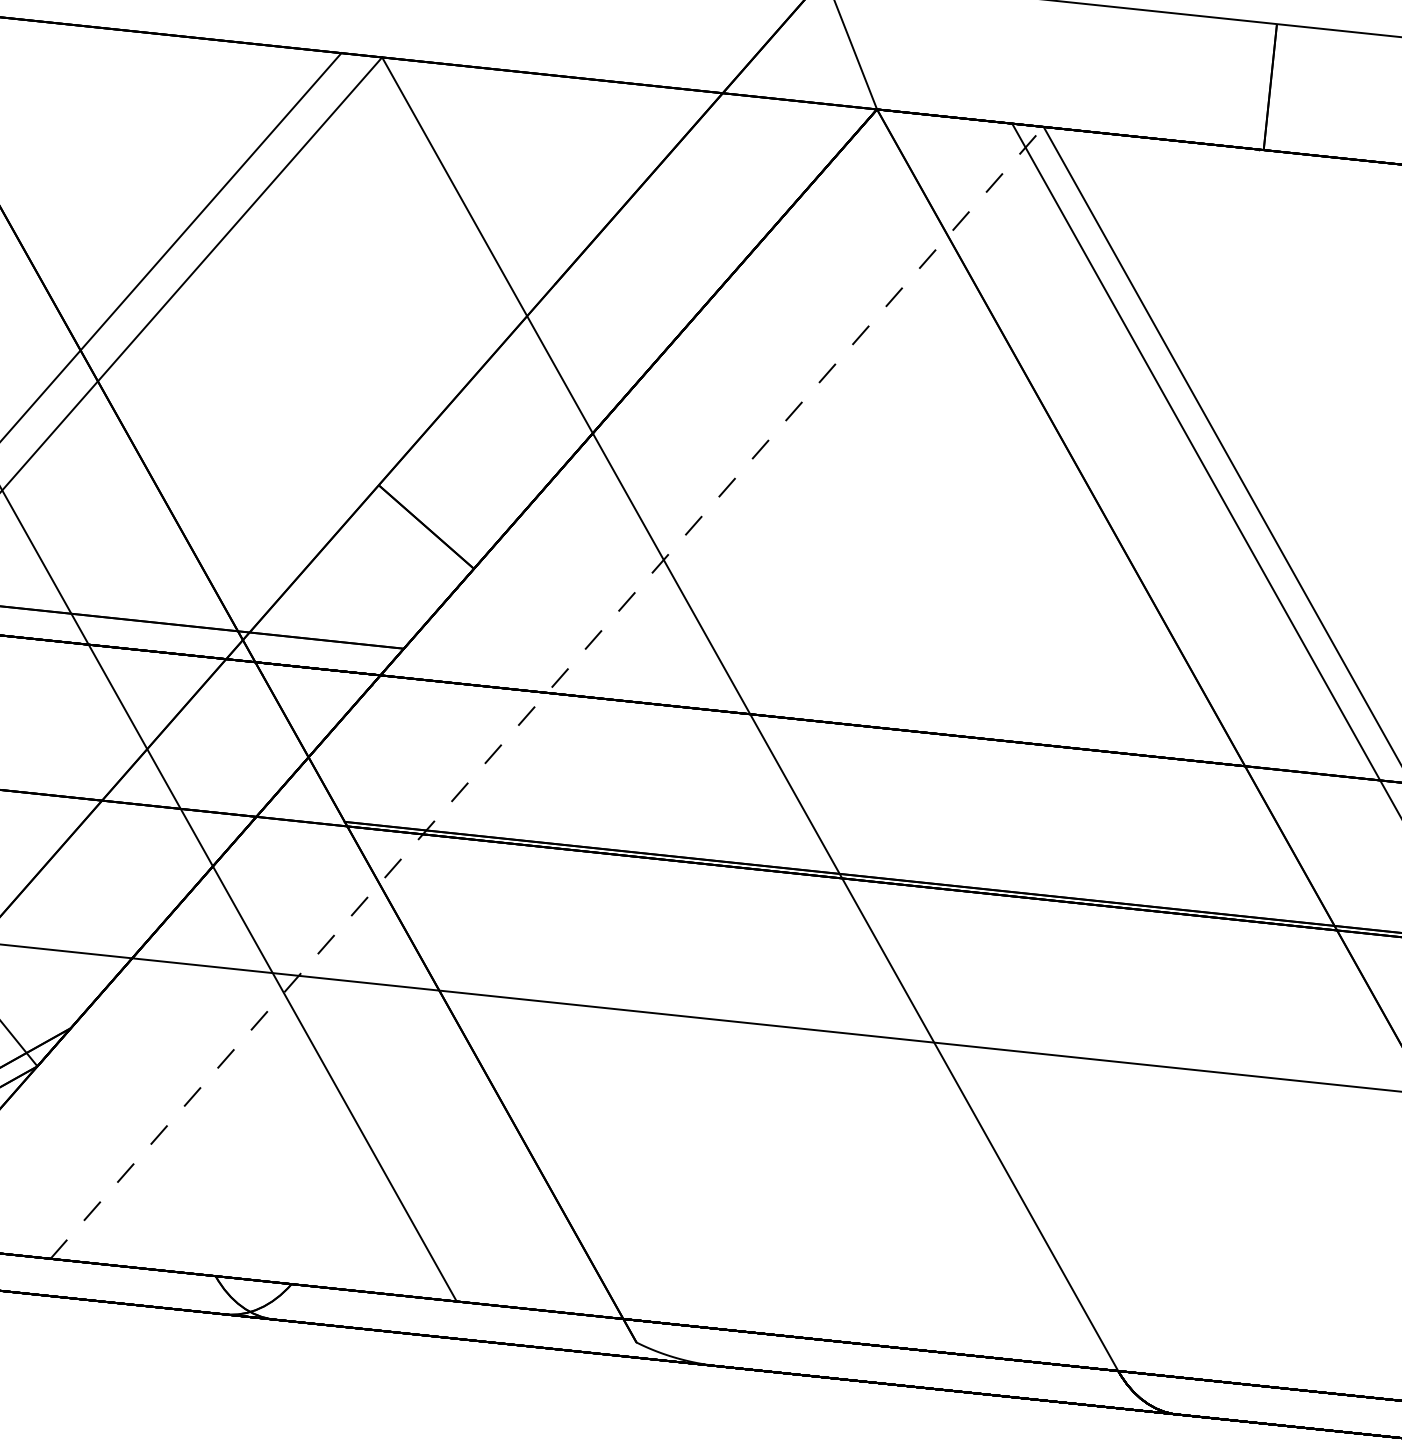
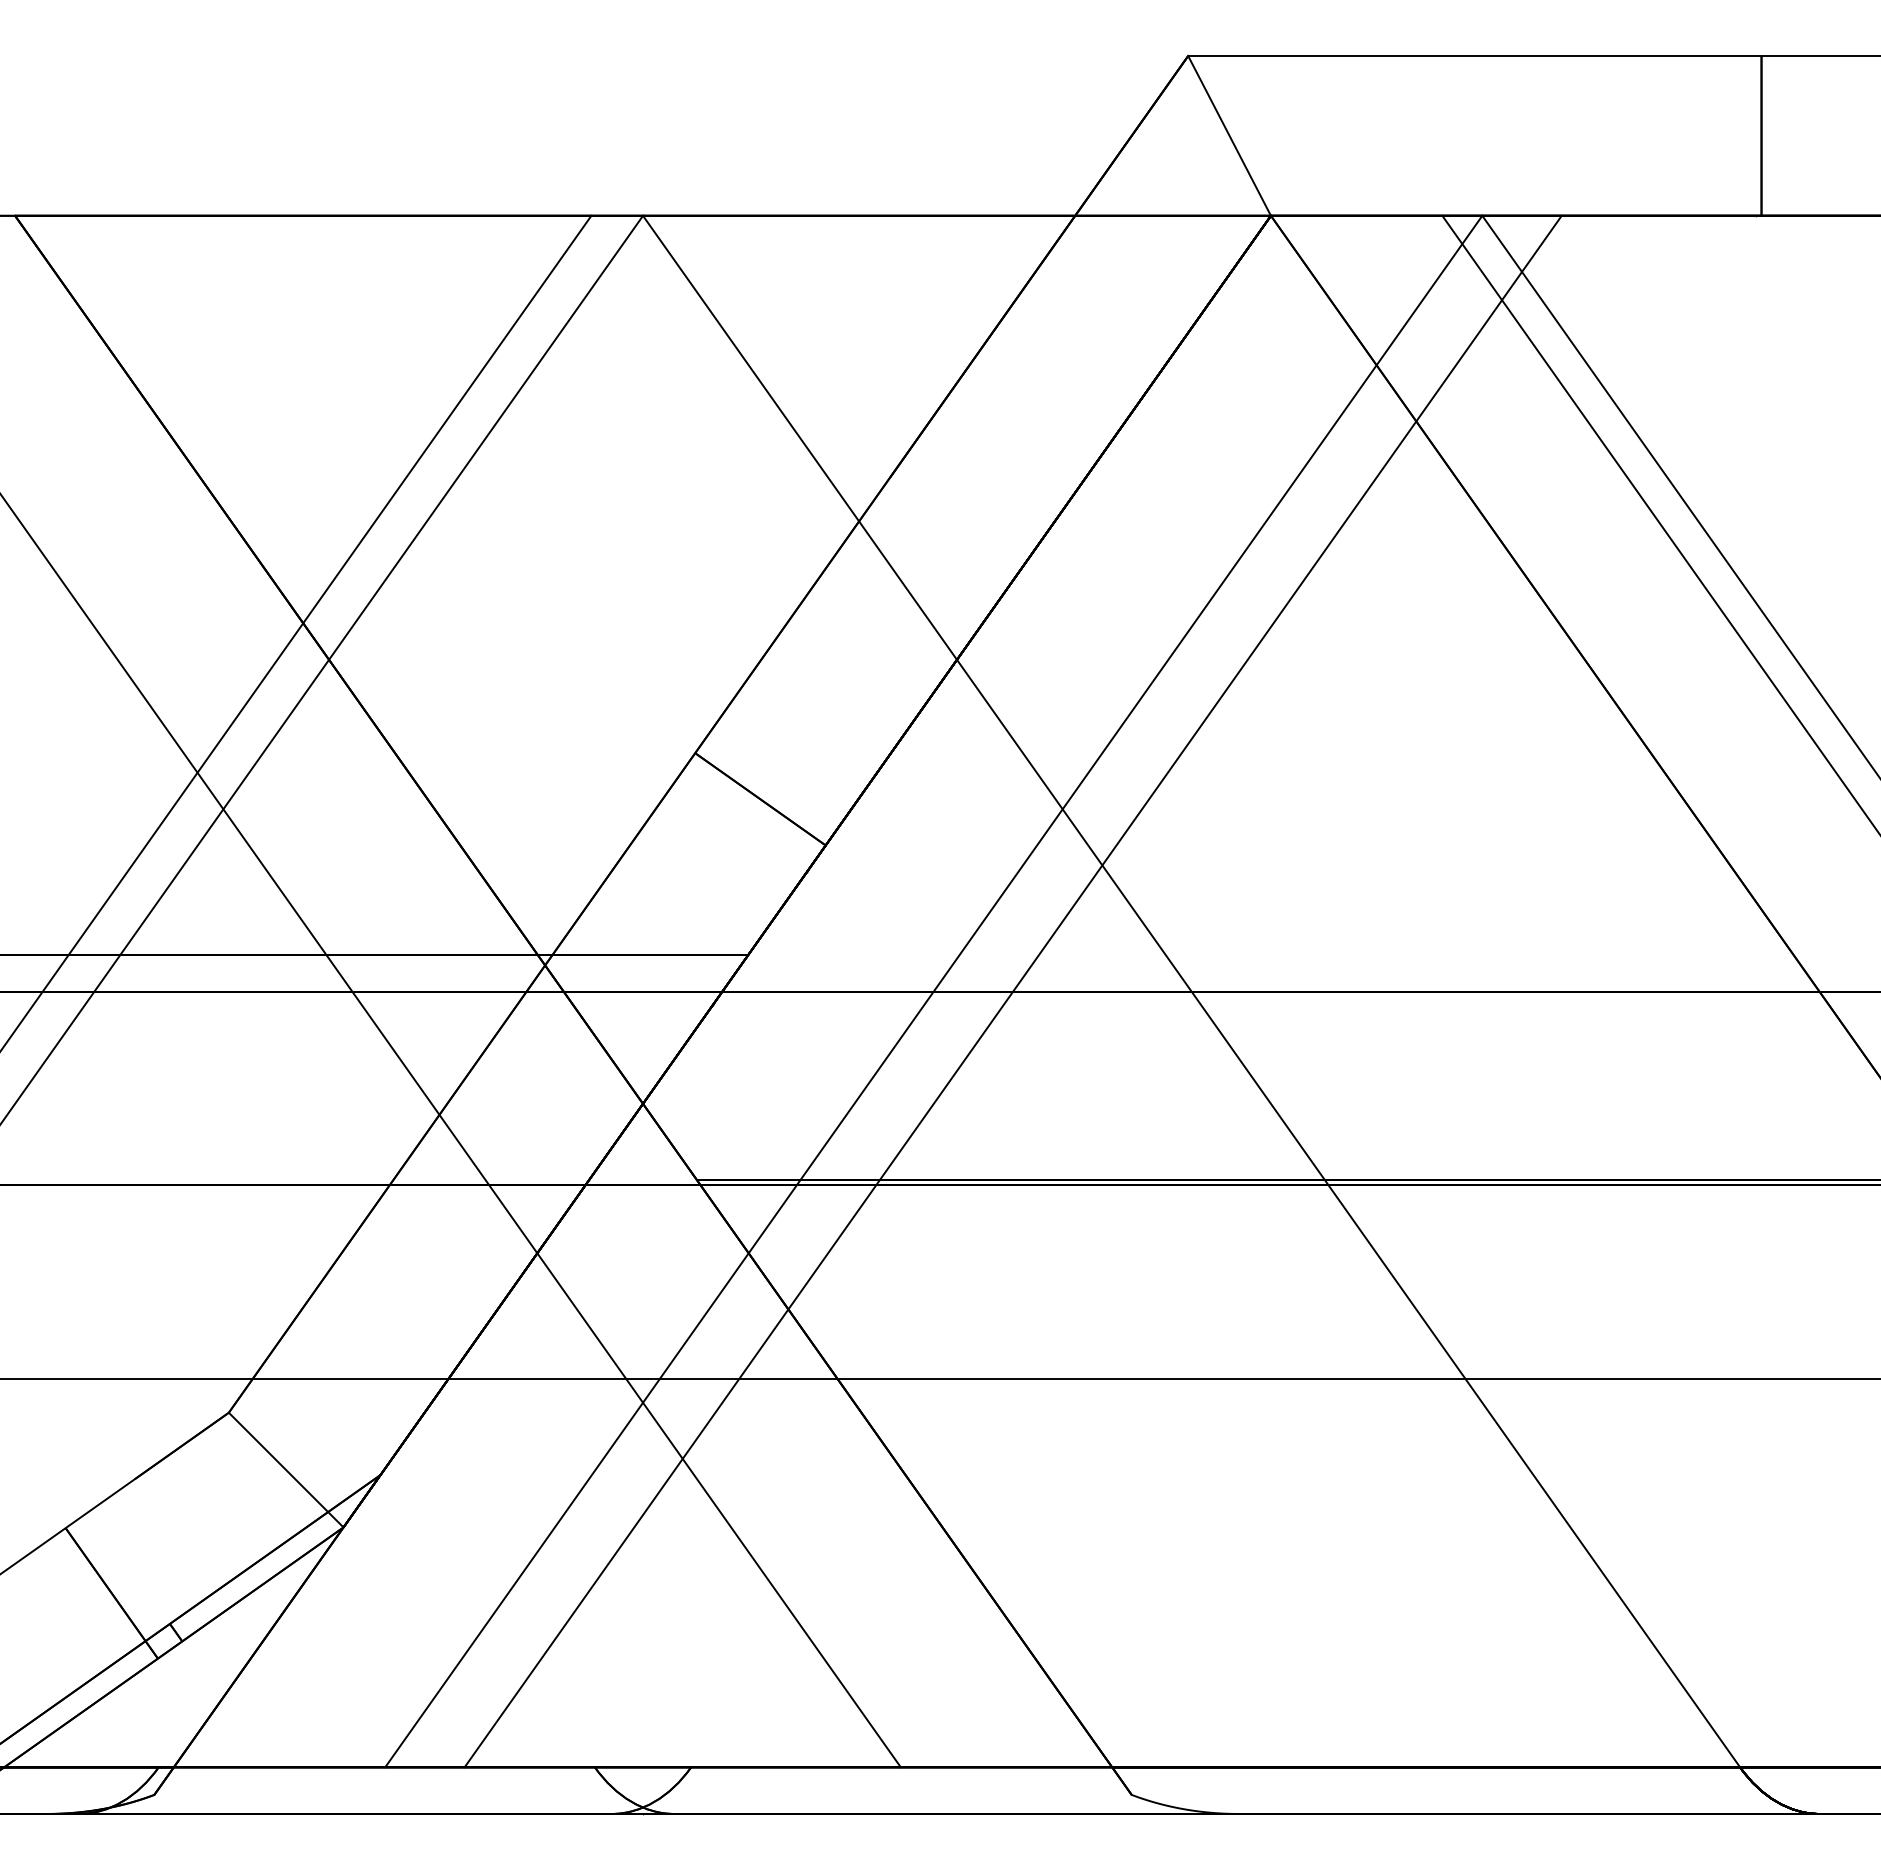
line: (547, 692) -> (934, 991), dashed -> solid
line: (609, 699) -> (1012, 991), added

